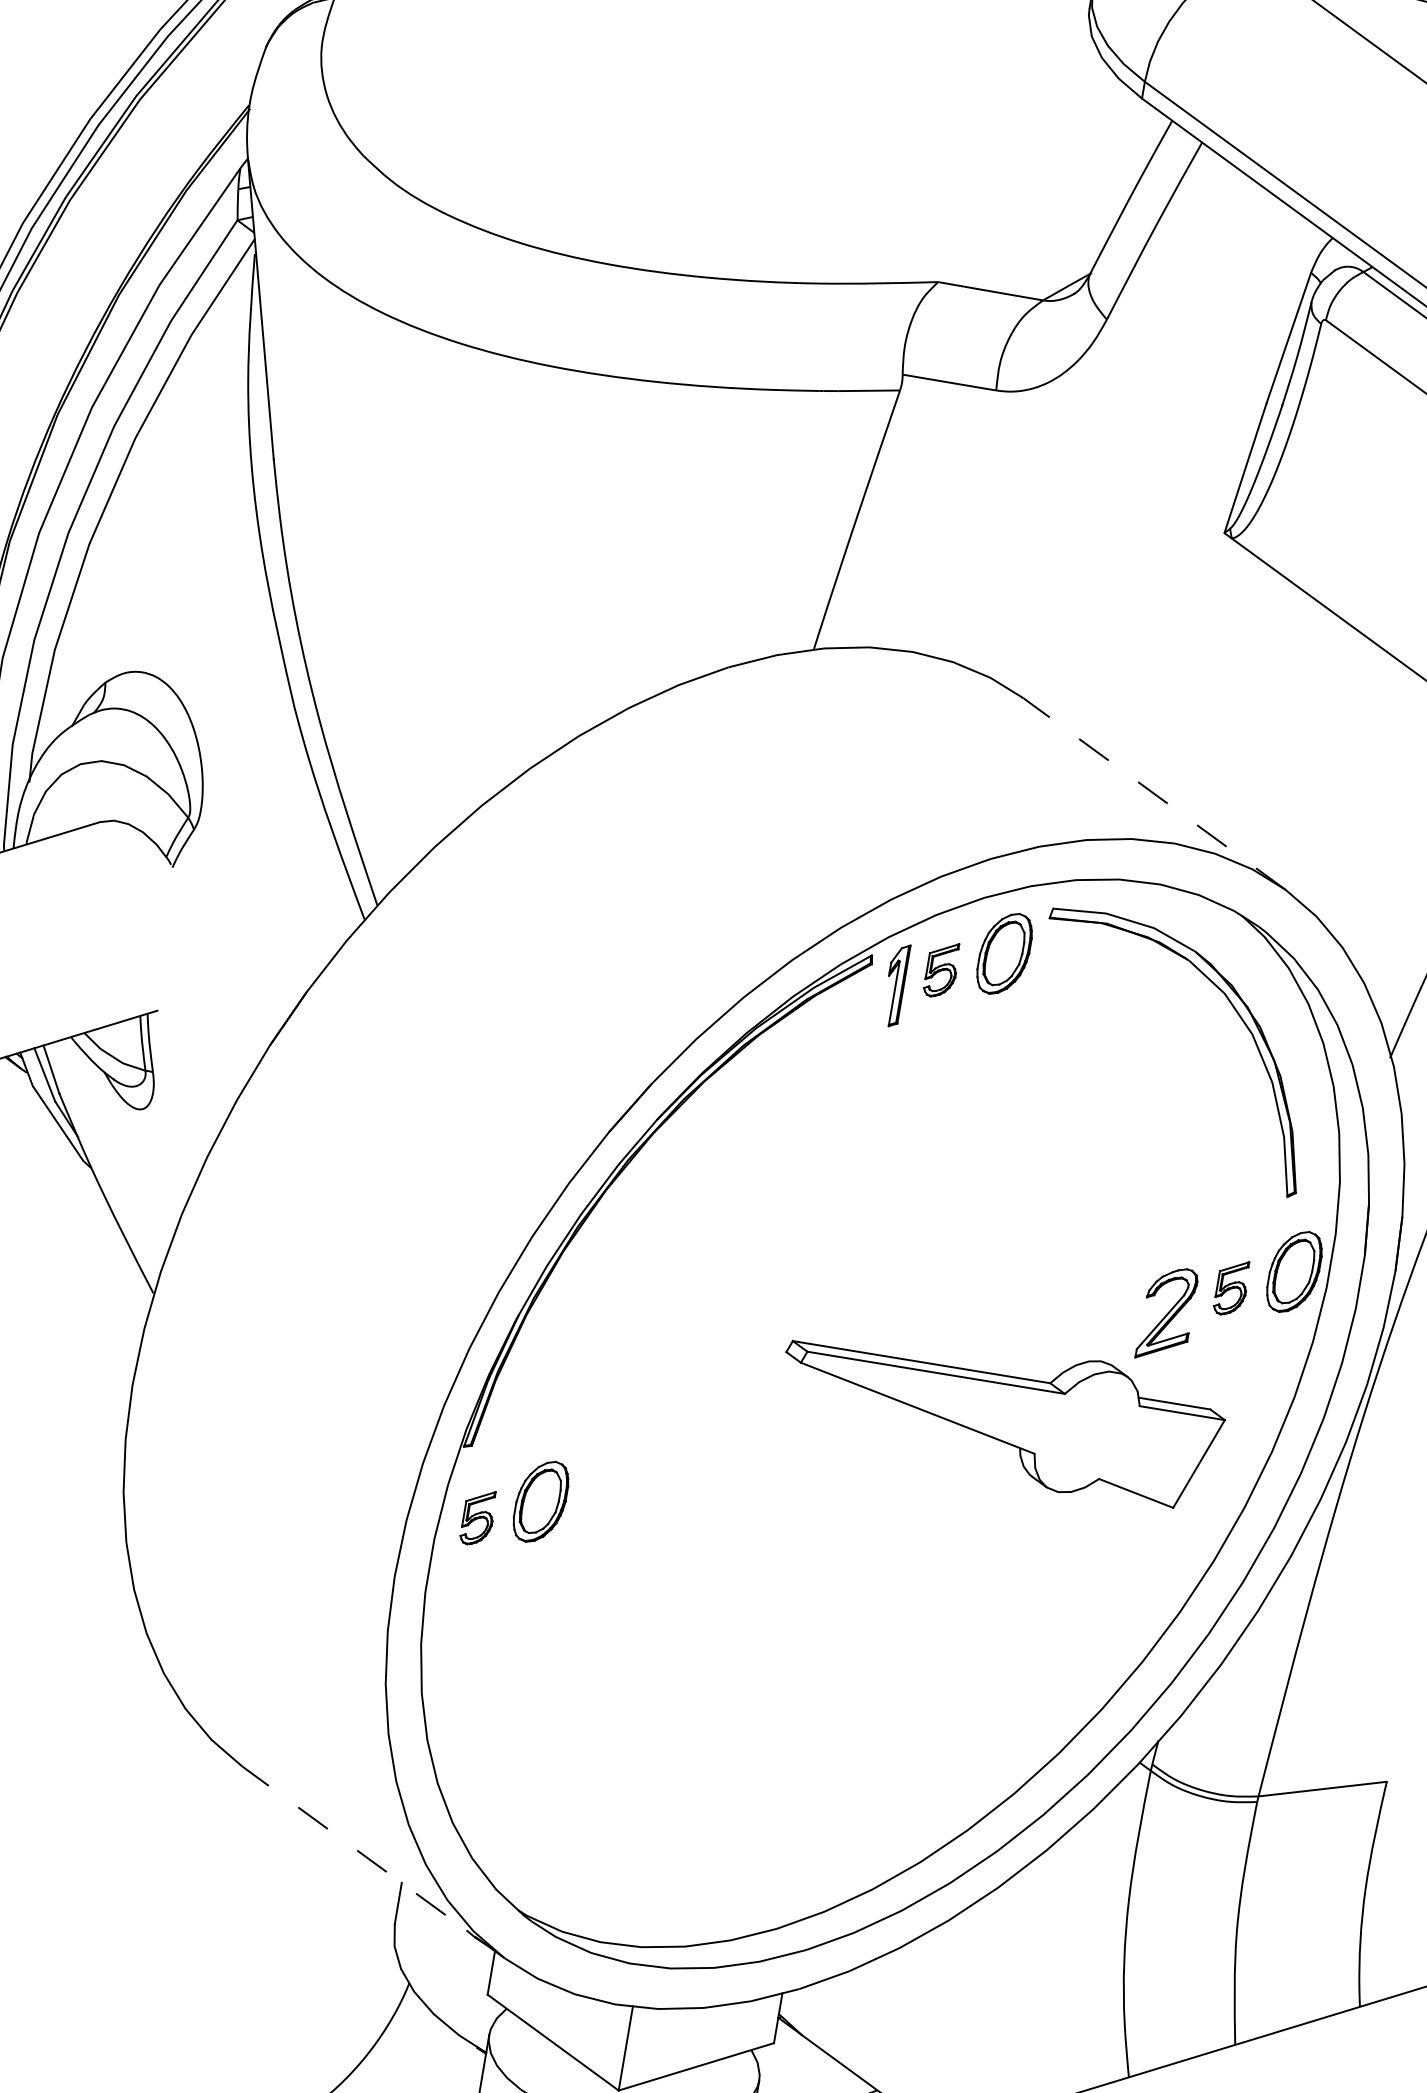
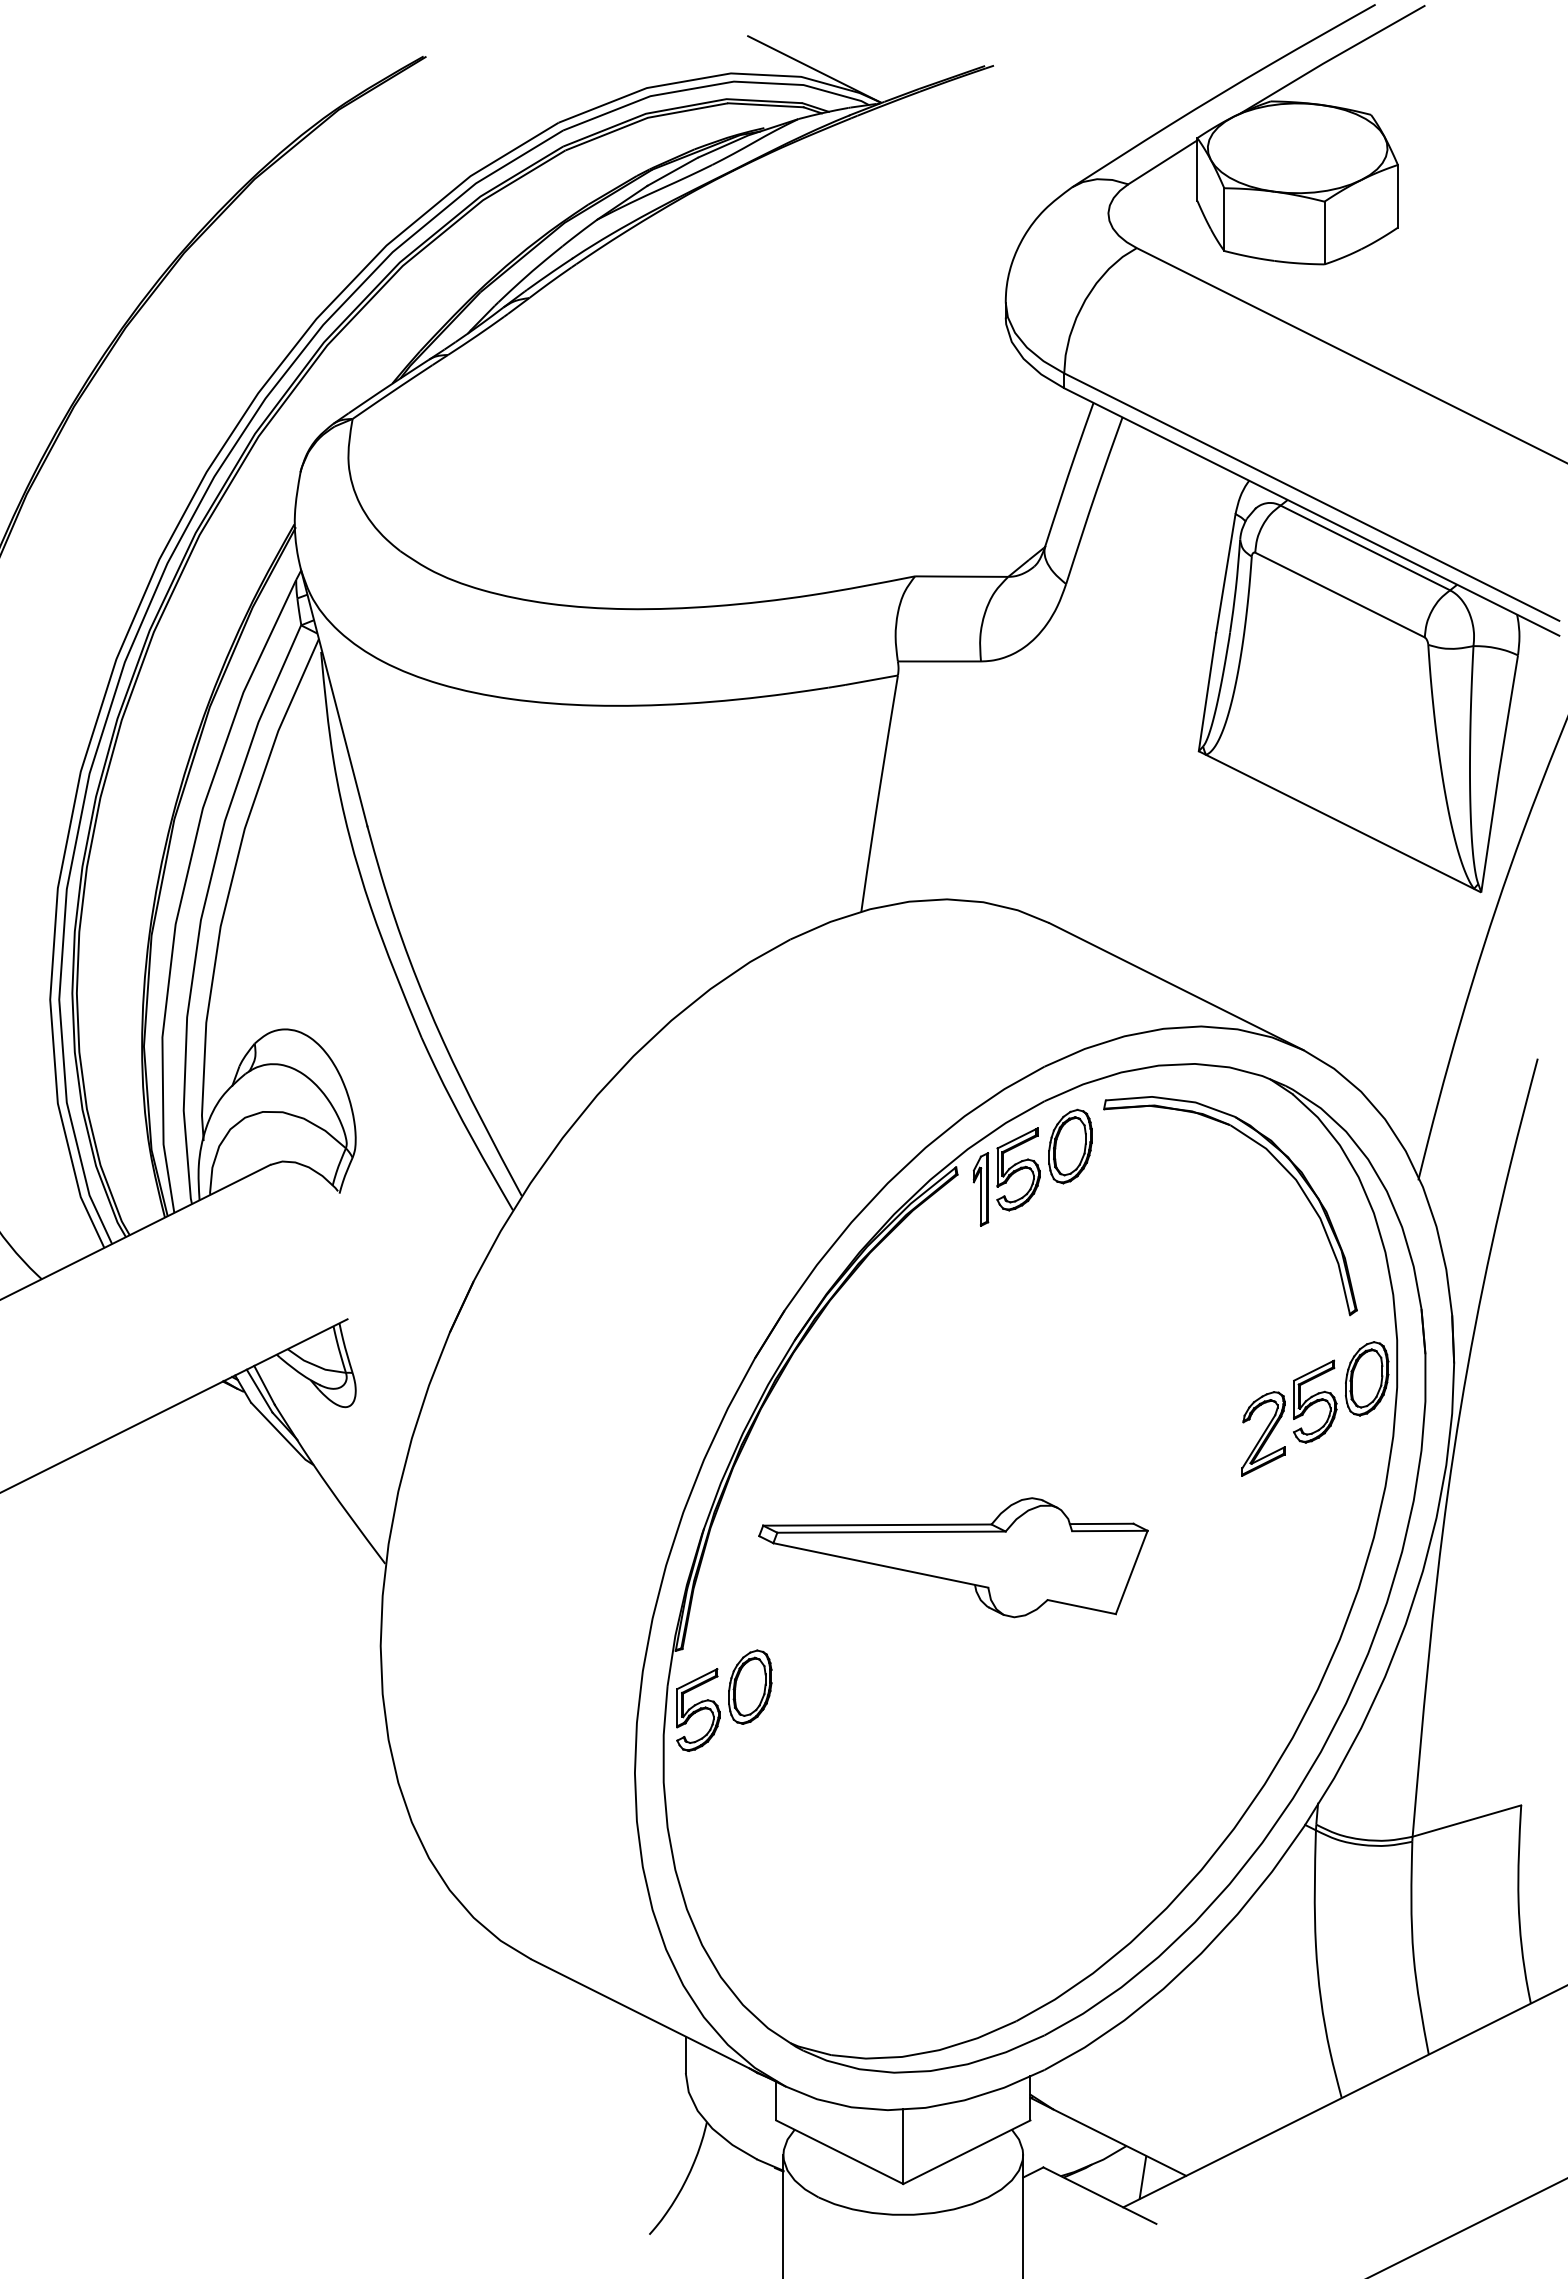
line: (1154, 793) -> (1176, 986), dashed -> solid
part: (941, 969) -> (1018, 1169), size x1.67
part: (1232, 1287) -> (1315, 1401), size x1.67
part: (1001, 1413) -> (953, 1557), moved
part: (478, 1517) -> (698, 1709), size x1.67
line: (372, 1861) -> (657, 2022), dashed -> solid

